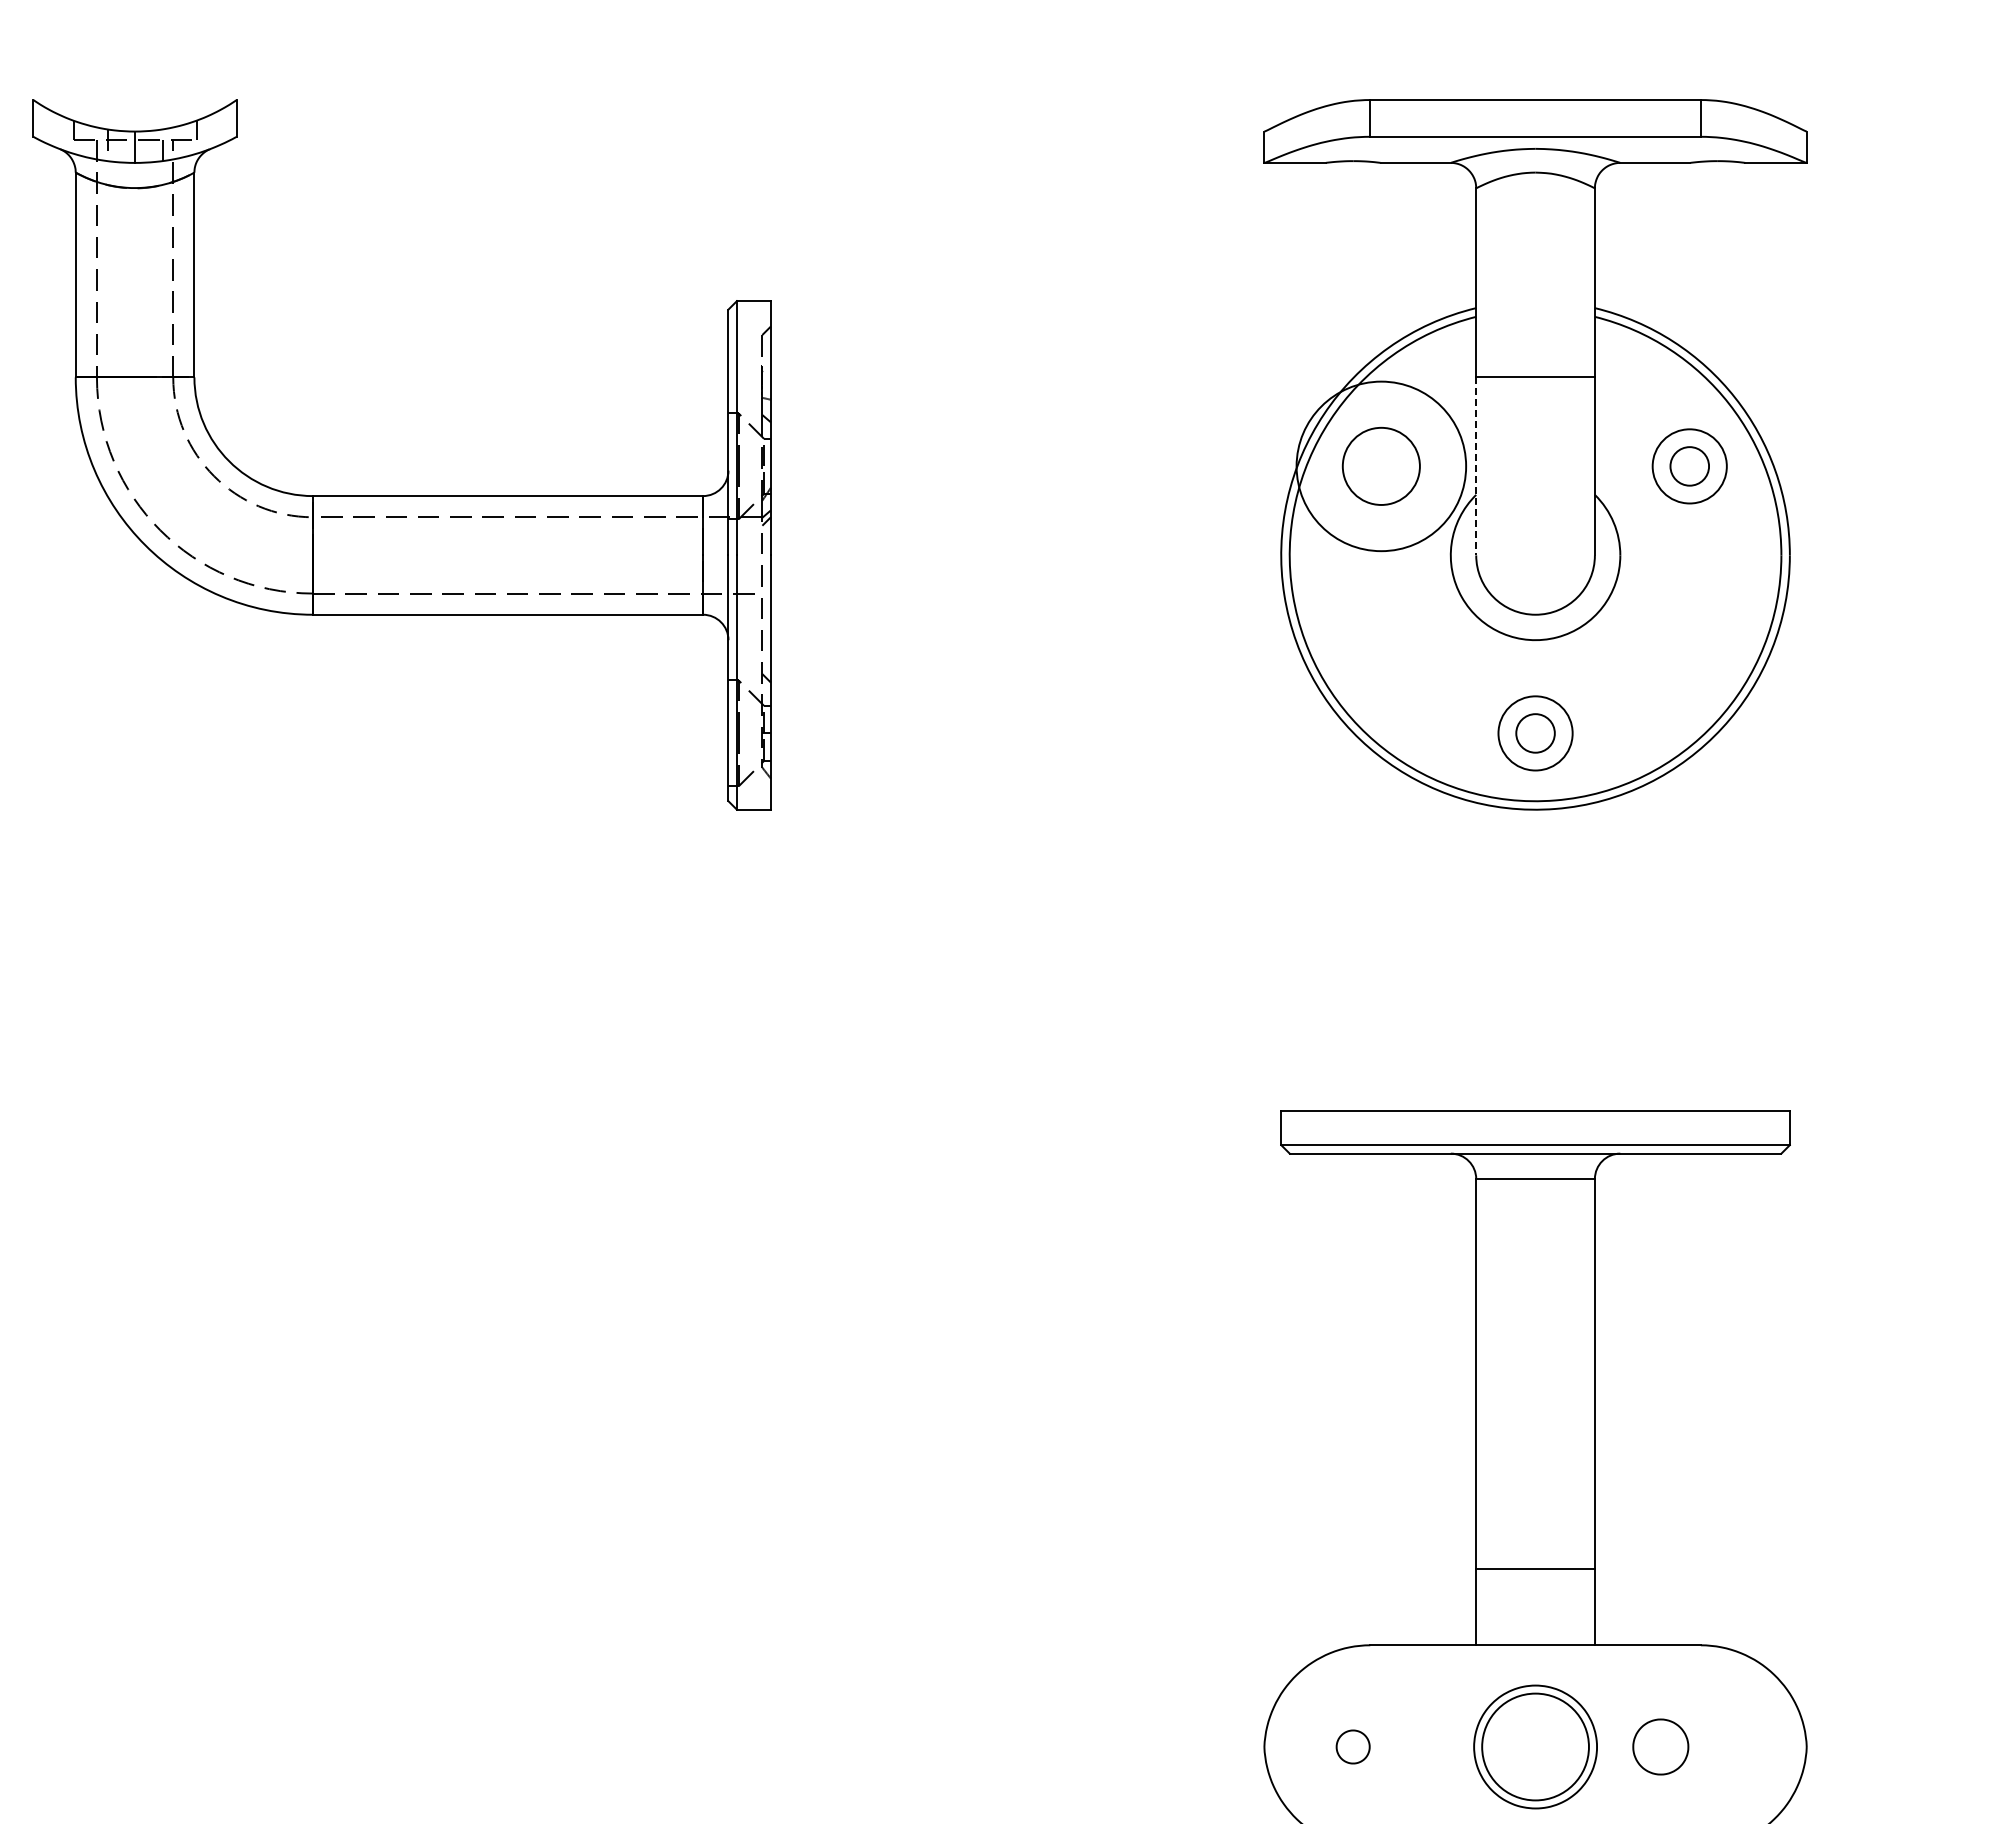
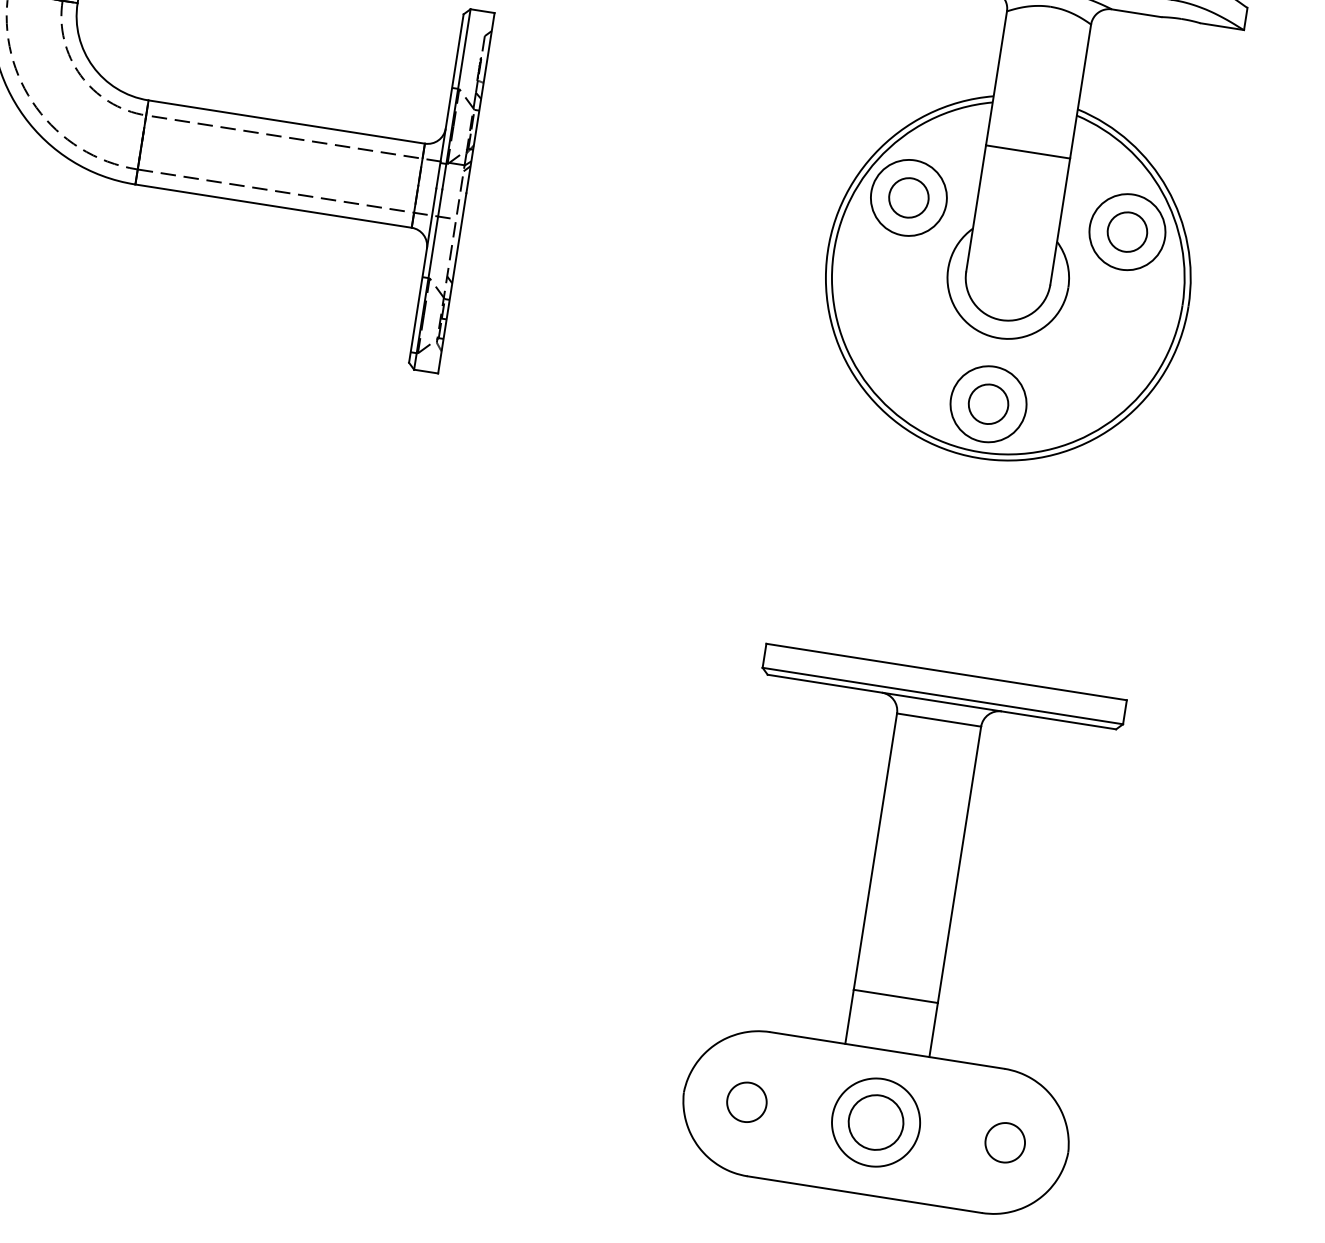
circle: (1380, 465) -> (908, 197), size x0.71
circle: (1689, 465) -> (1127, 231), size x1.43
circle: (1381, 466) -> (908, 198), size x0.62
line: (1476, 466) -> (976, 208), dashed -> solid
circle: (1689, 466) -> (1127, 232), size x1.43
circle: (1535, 732) -> (988, 403), size x1.43
circle: (1535, 733) -> (988, 404), size x1.43
part: (1352, 1746) -> (746, 1101), size x1.67
circle: (1535, 1746) -> (876, 1122), size x0.71
part: (1660, 1746) -> (1005, 1142), moved

